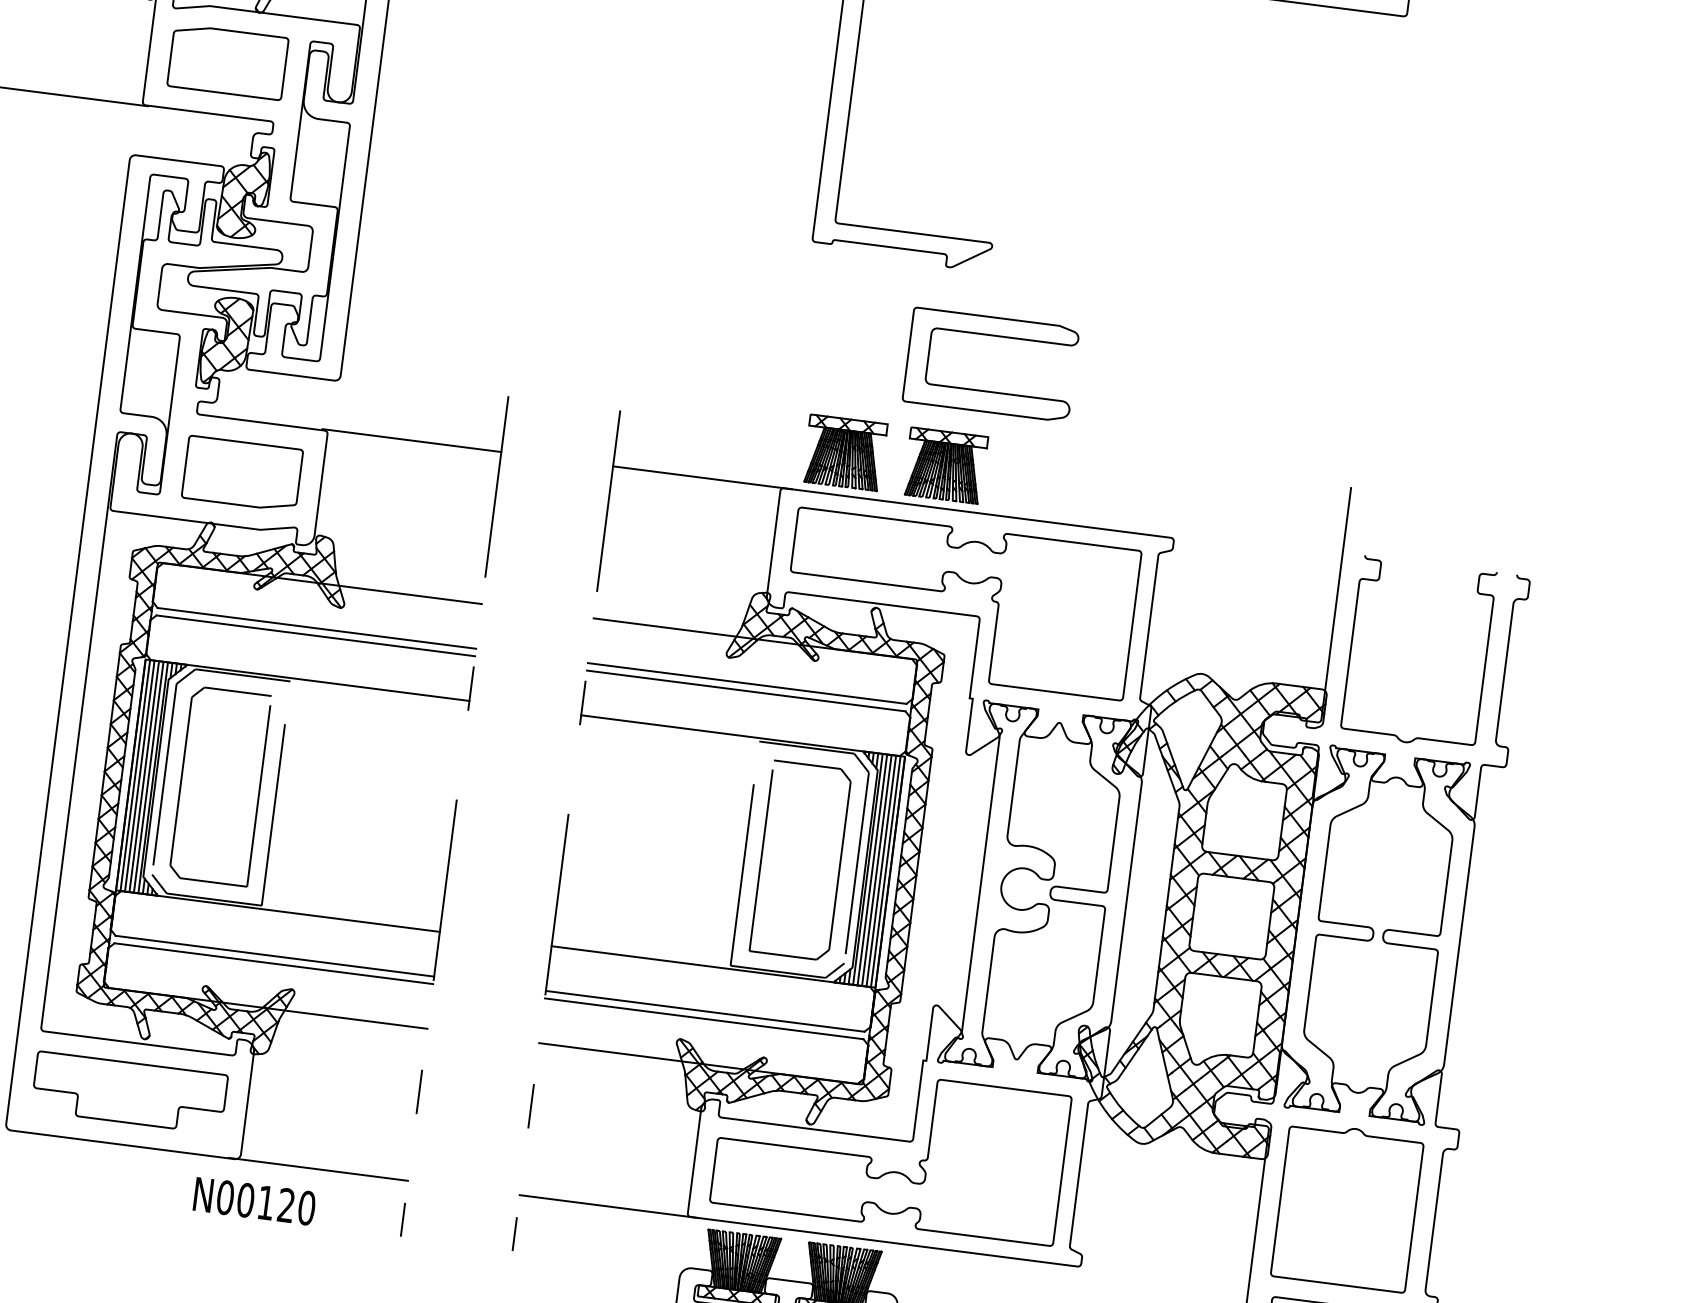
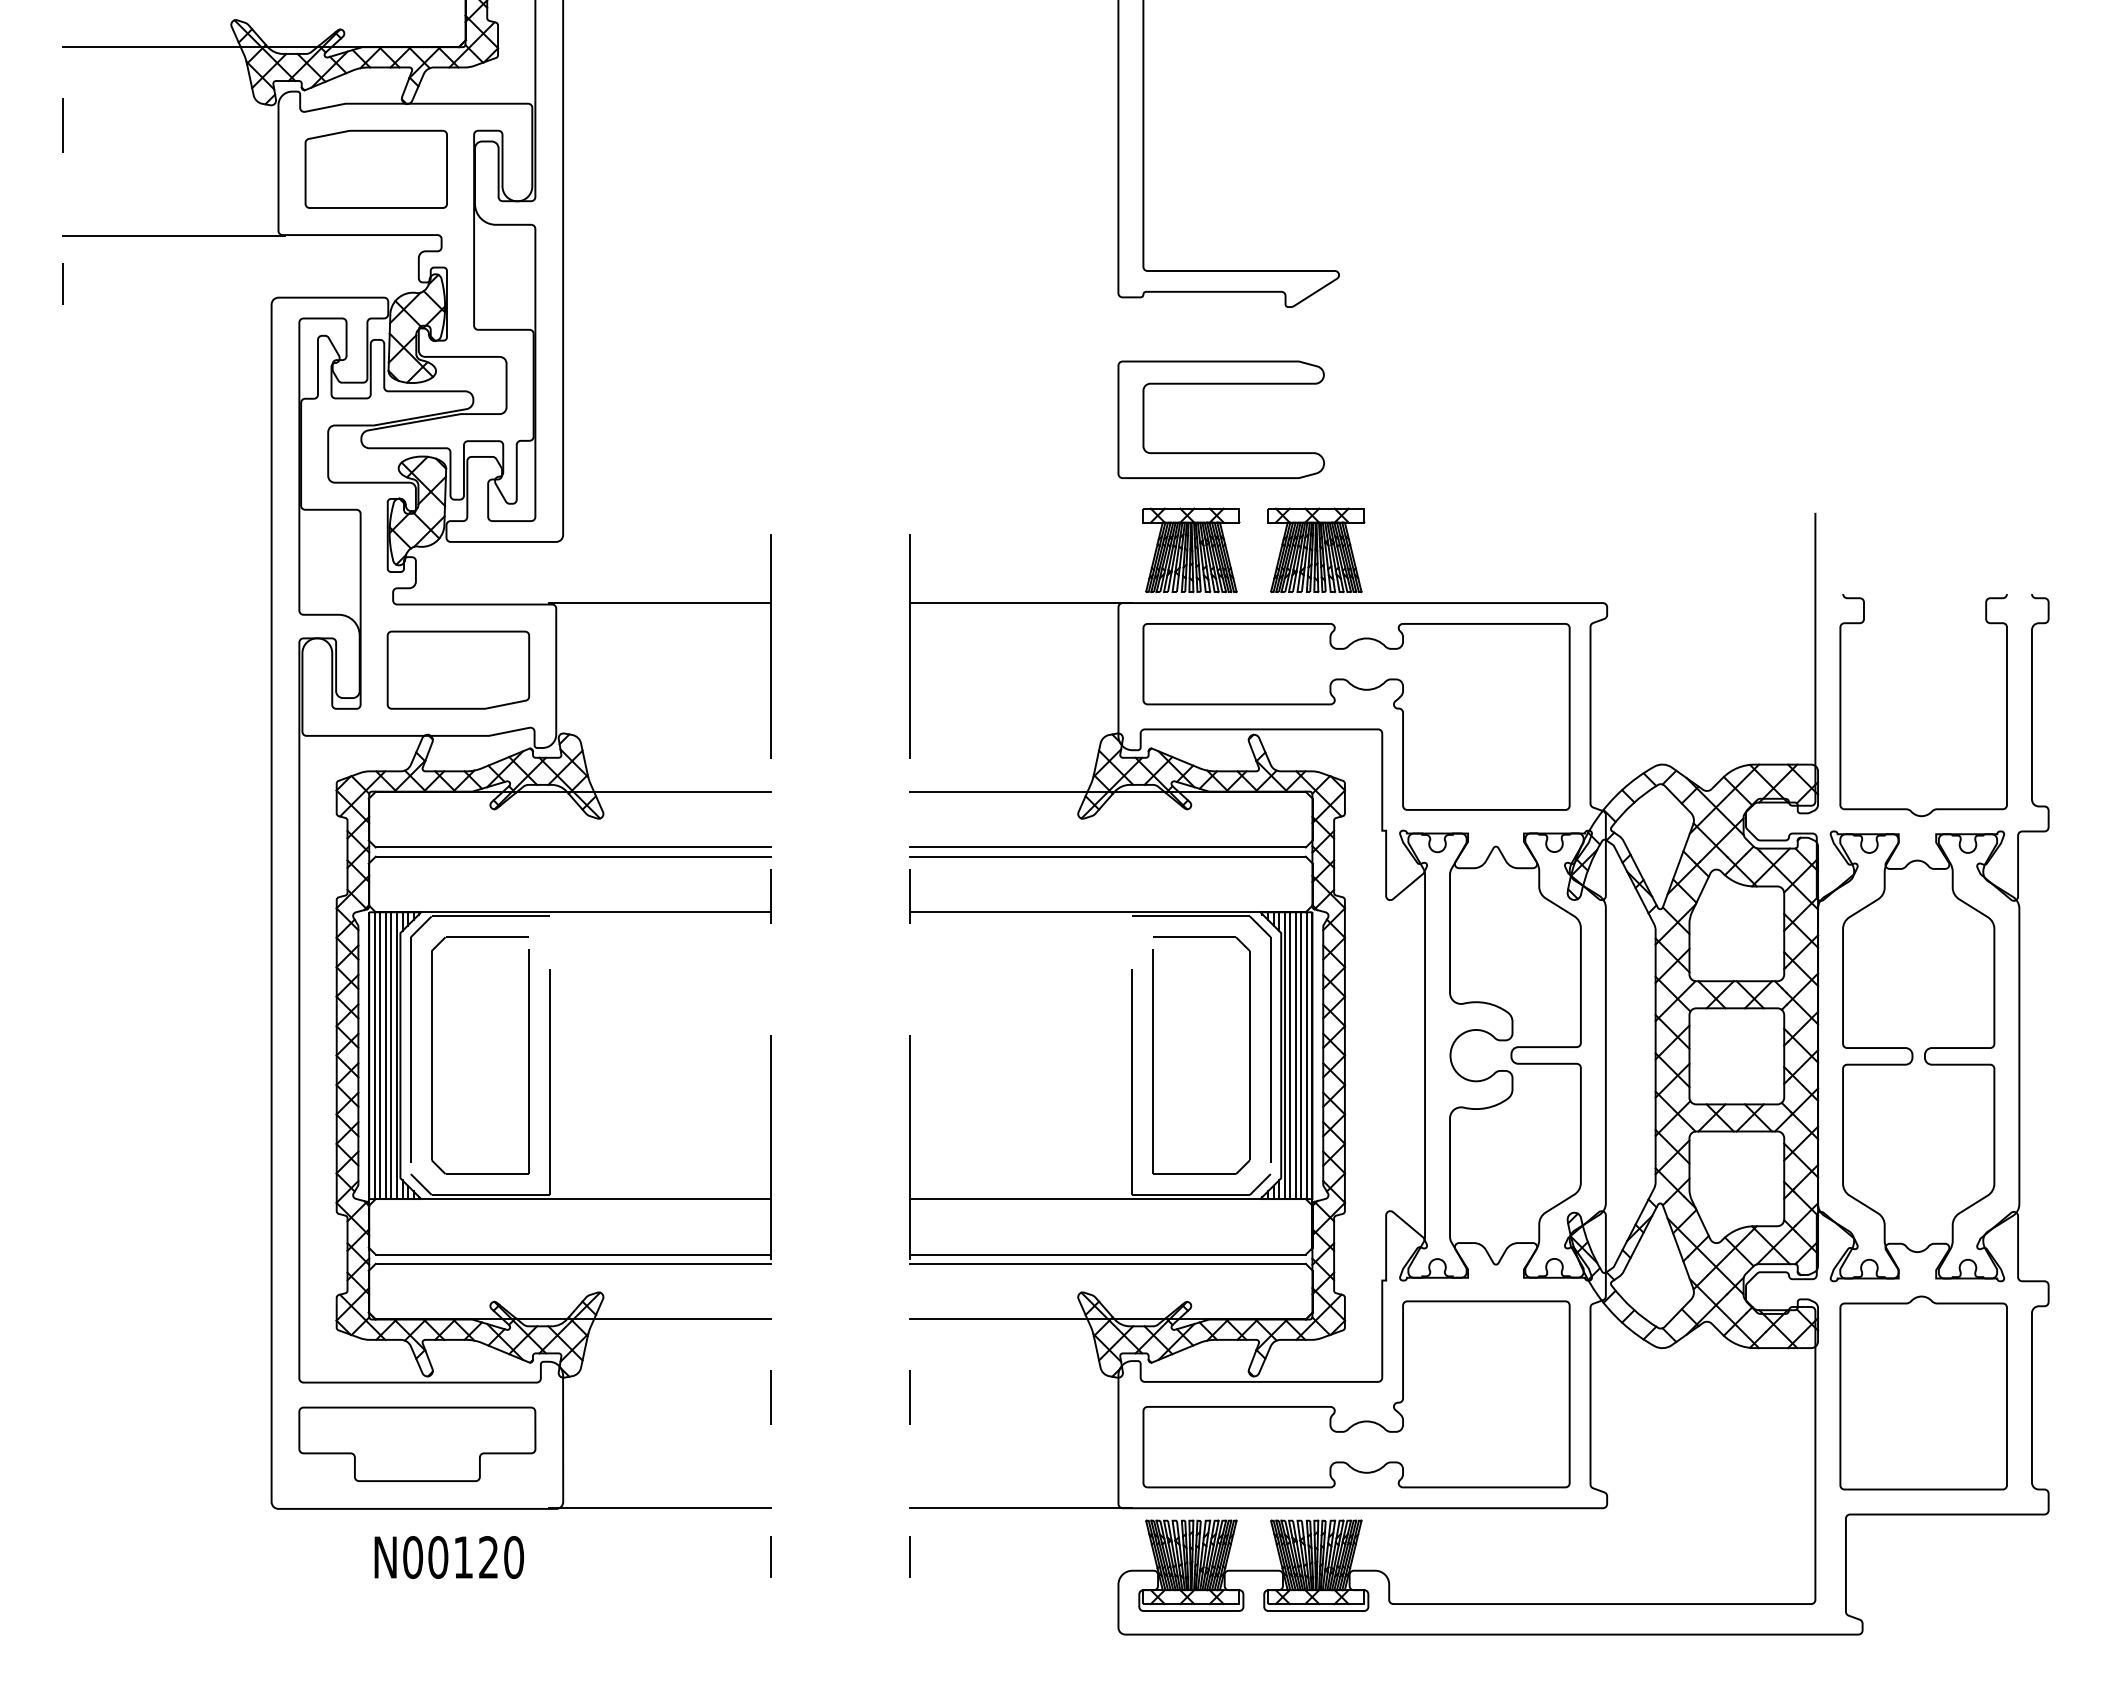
part: (987, 391) -> (1220, 452), moved
text: (254, 1201) -> (448, 1557), moved

